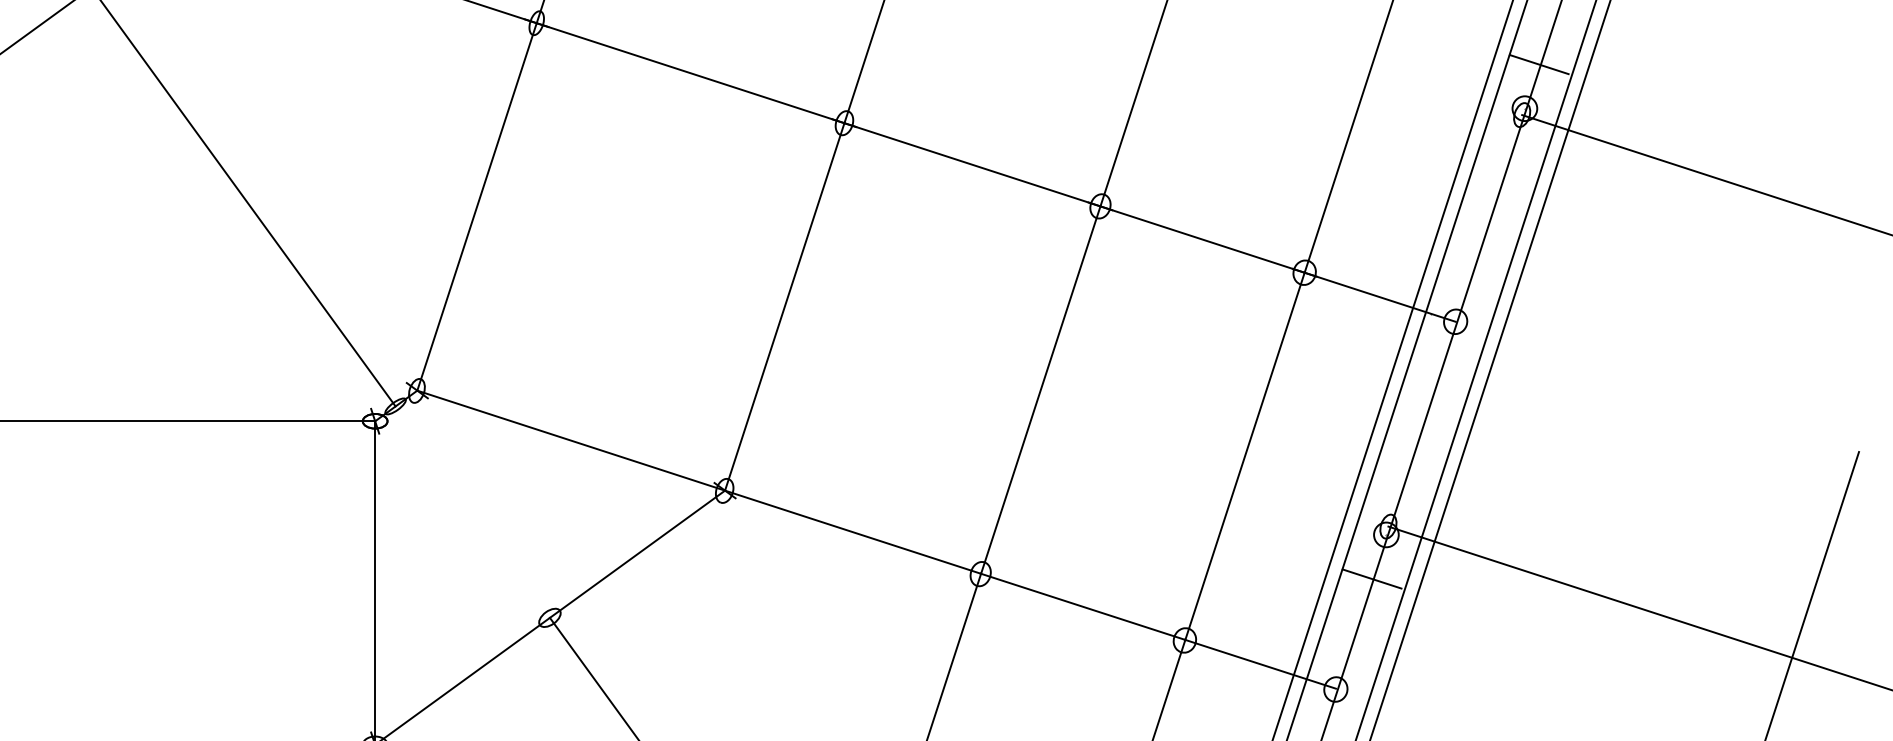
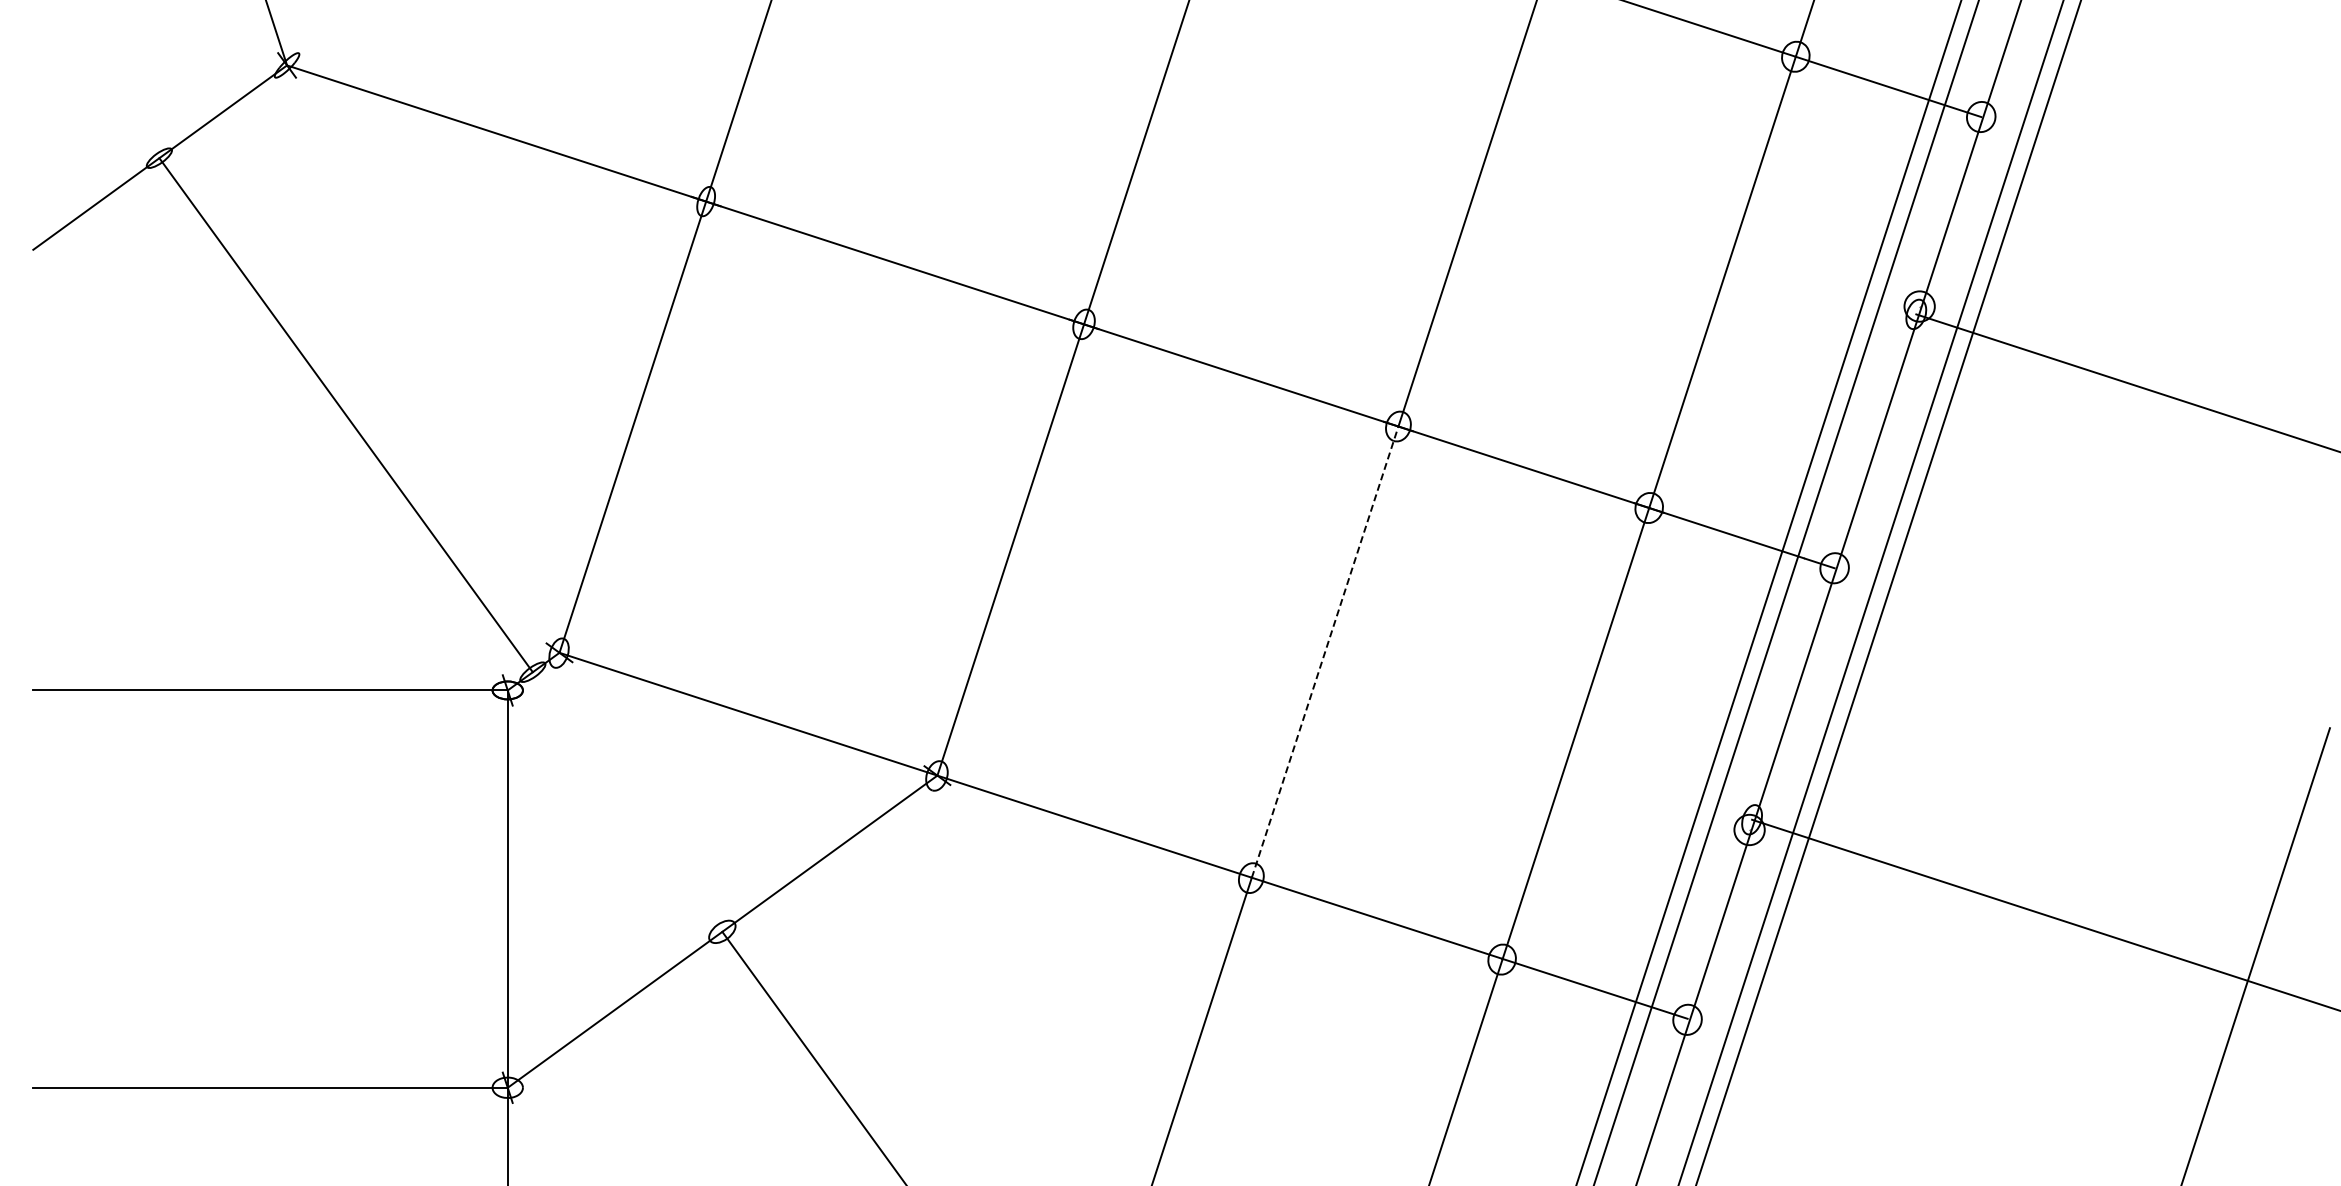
line: (1539, 64) -> (1937, 252), removed
line: (1041, 389) -> (1325, 651), solid -> dashed
line: (1371, 578) -> (1731, 883), removed

